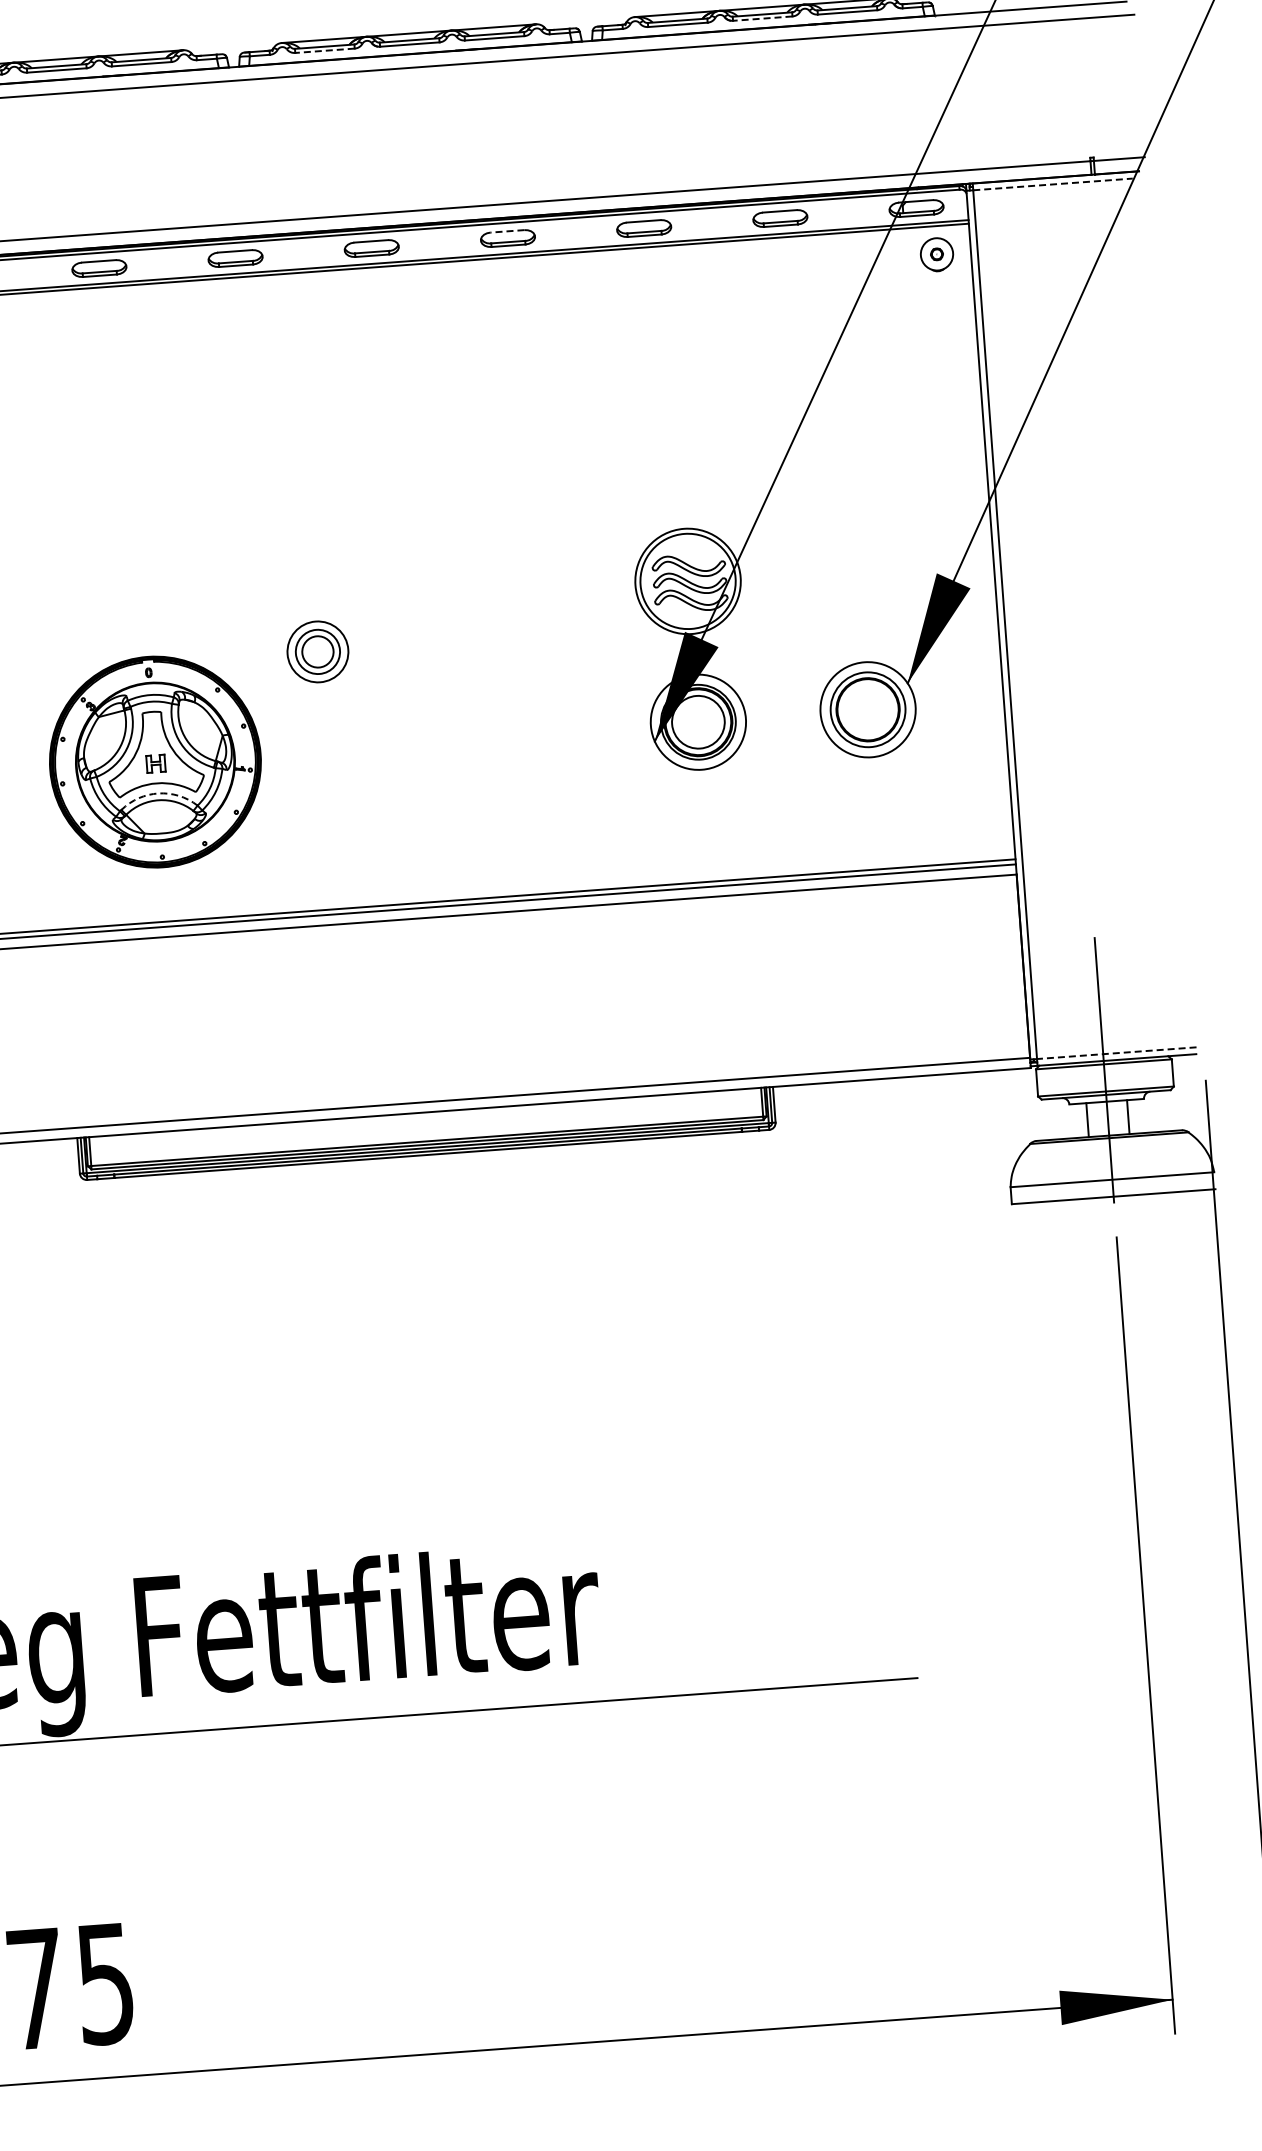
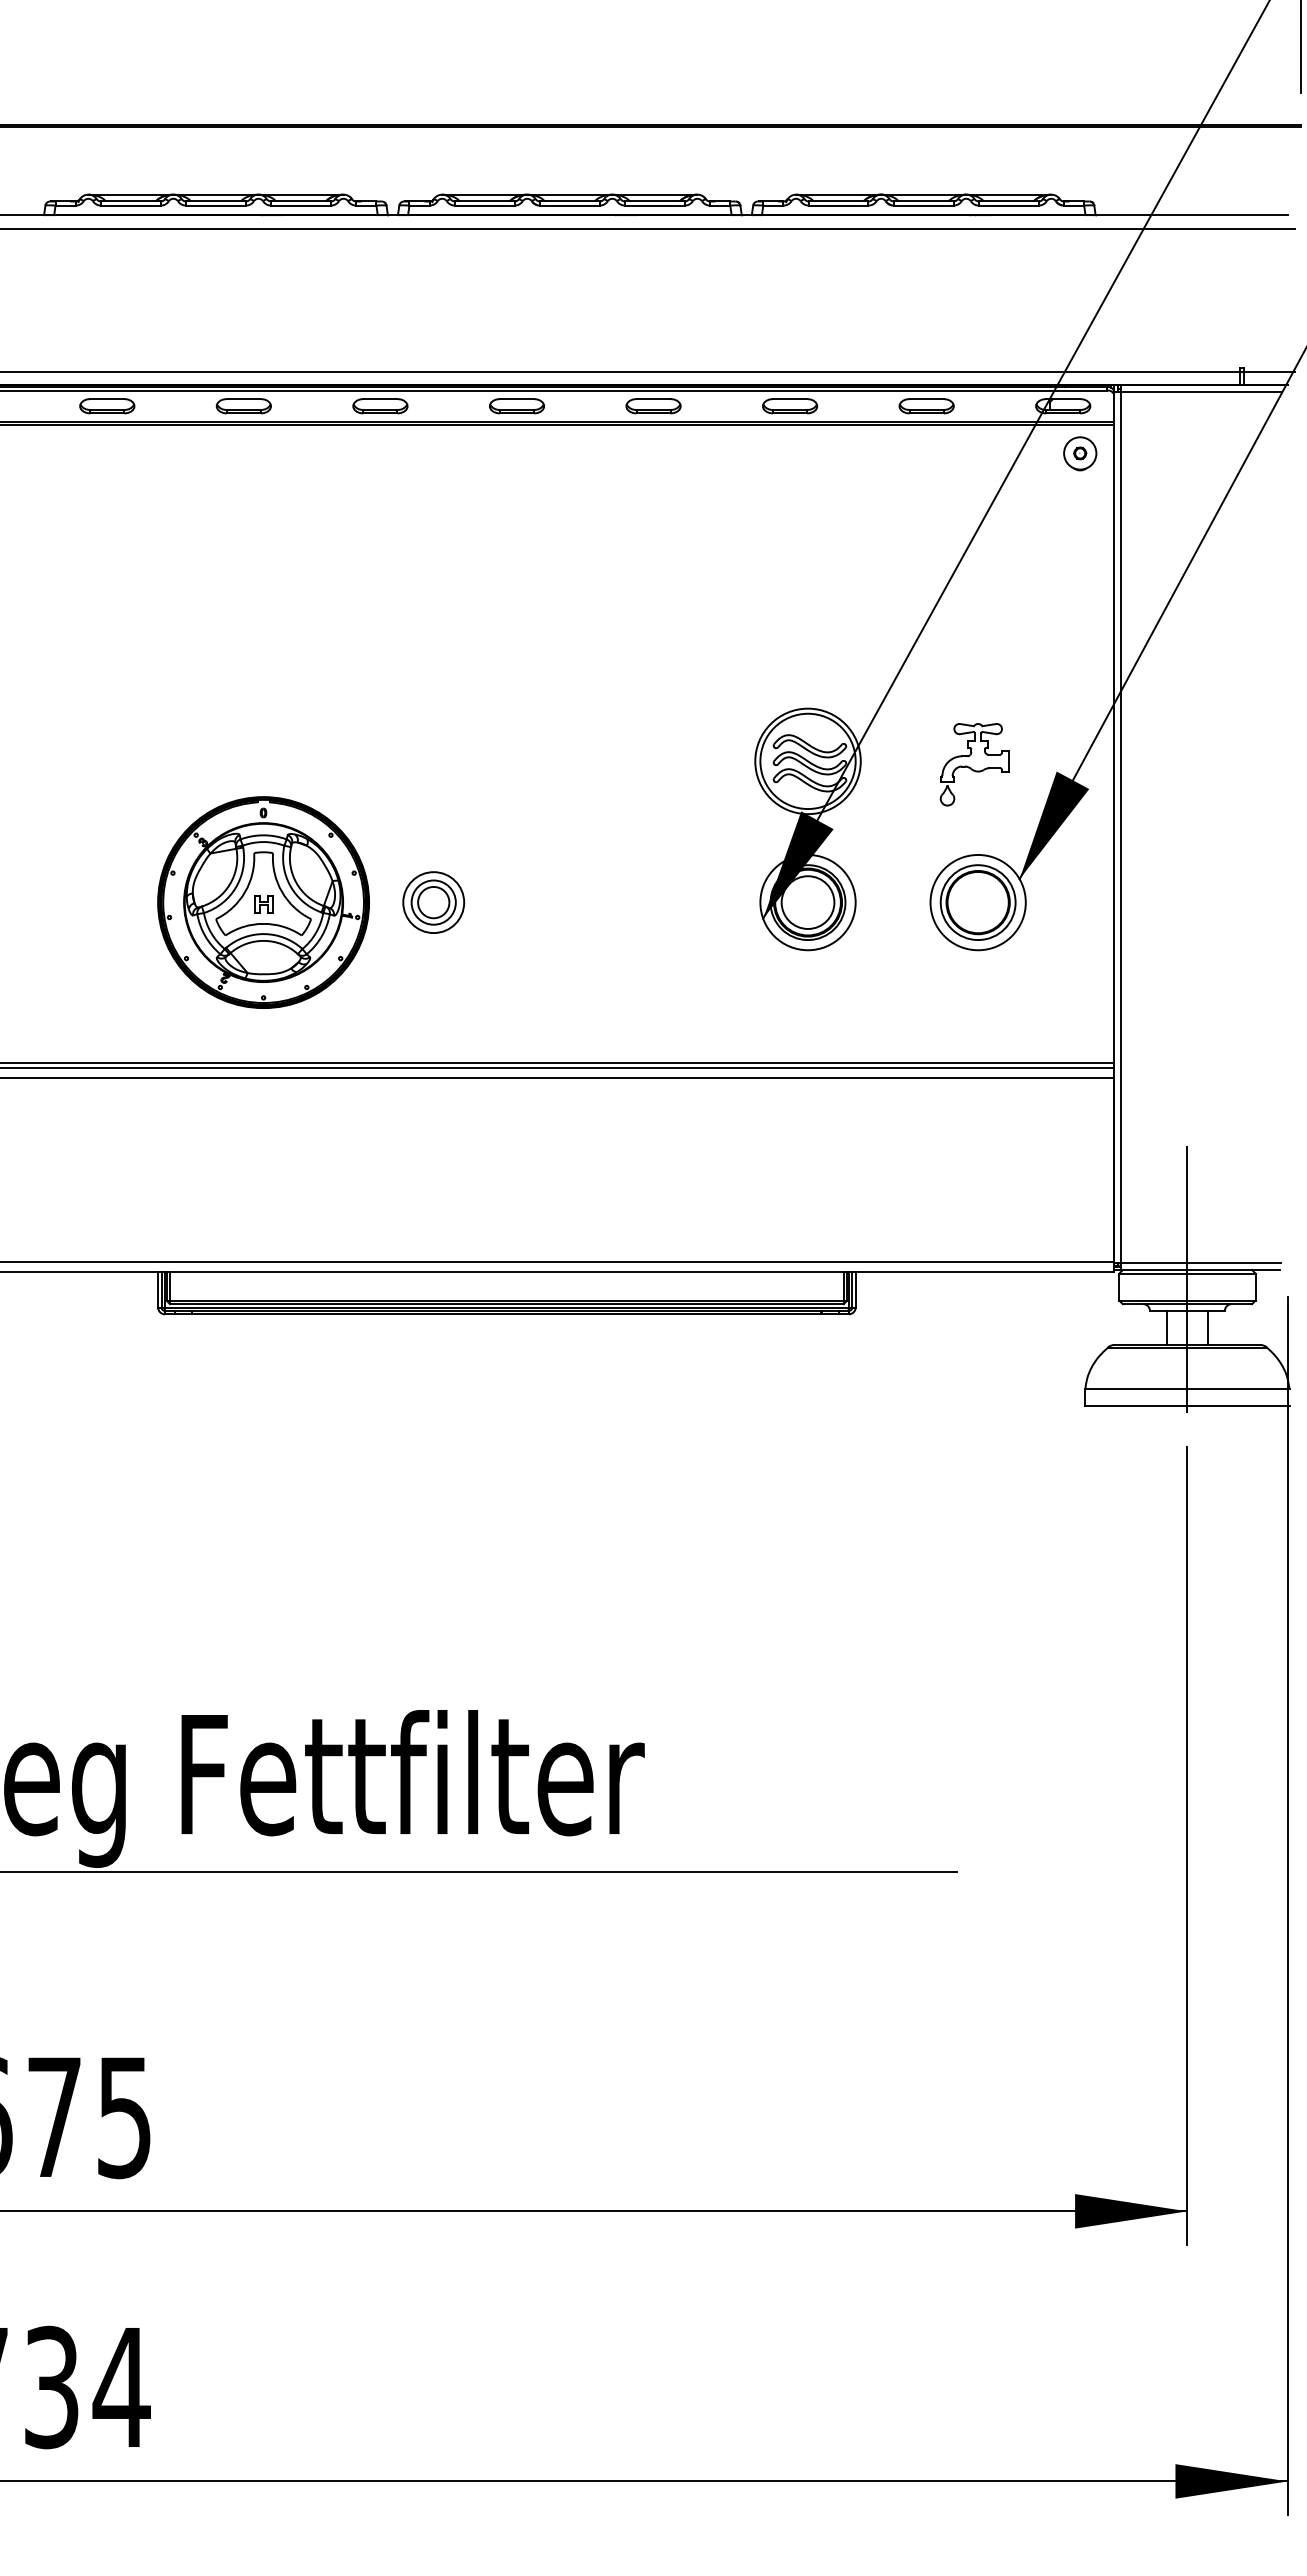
line: (762, 18) -> (923, 205), dashed -> solid
line: (324, 50) -> (484, 205), dashed -> solid
line: (1053, 184) -> (1201, 392), dashed -> solid
line: (507, 231) -> (653, 399), dashed -> solid
part: (854, 572) -> (974, 764), added
part: (317, 651) -> (433, 902), moved
arc: (158, 793) -> (264, 934), dashed -> solid
line: (1117, 1053) -> (1201, 1263), dashed -> solid

